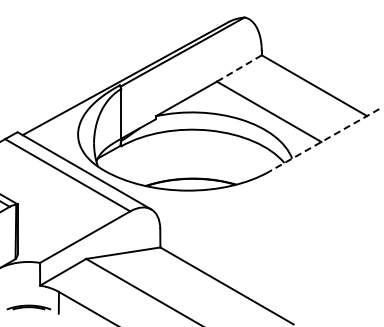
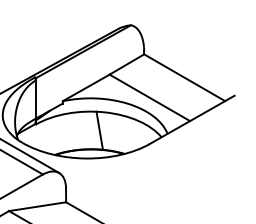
line: (239, 68) -> (127, 64), dashed -> solid
line: (323, 140) -> (191, 119), dashed -> solid
line: (203, 154) -> (99, 130), added

